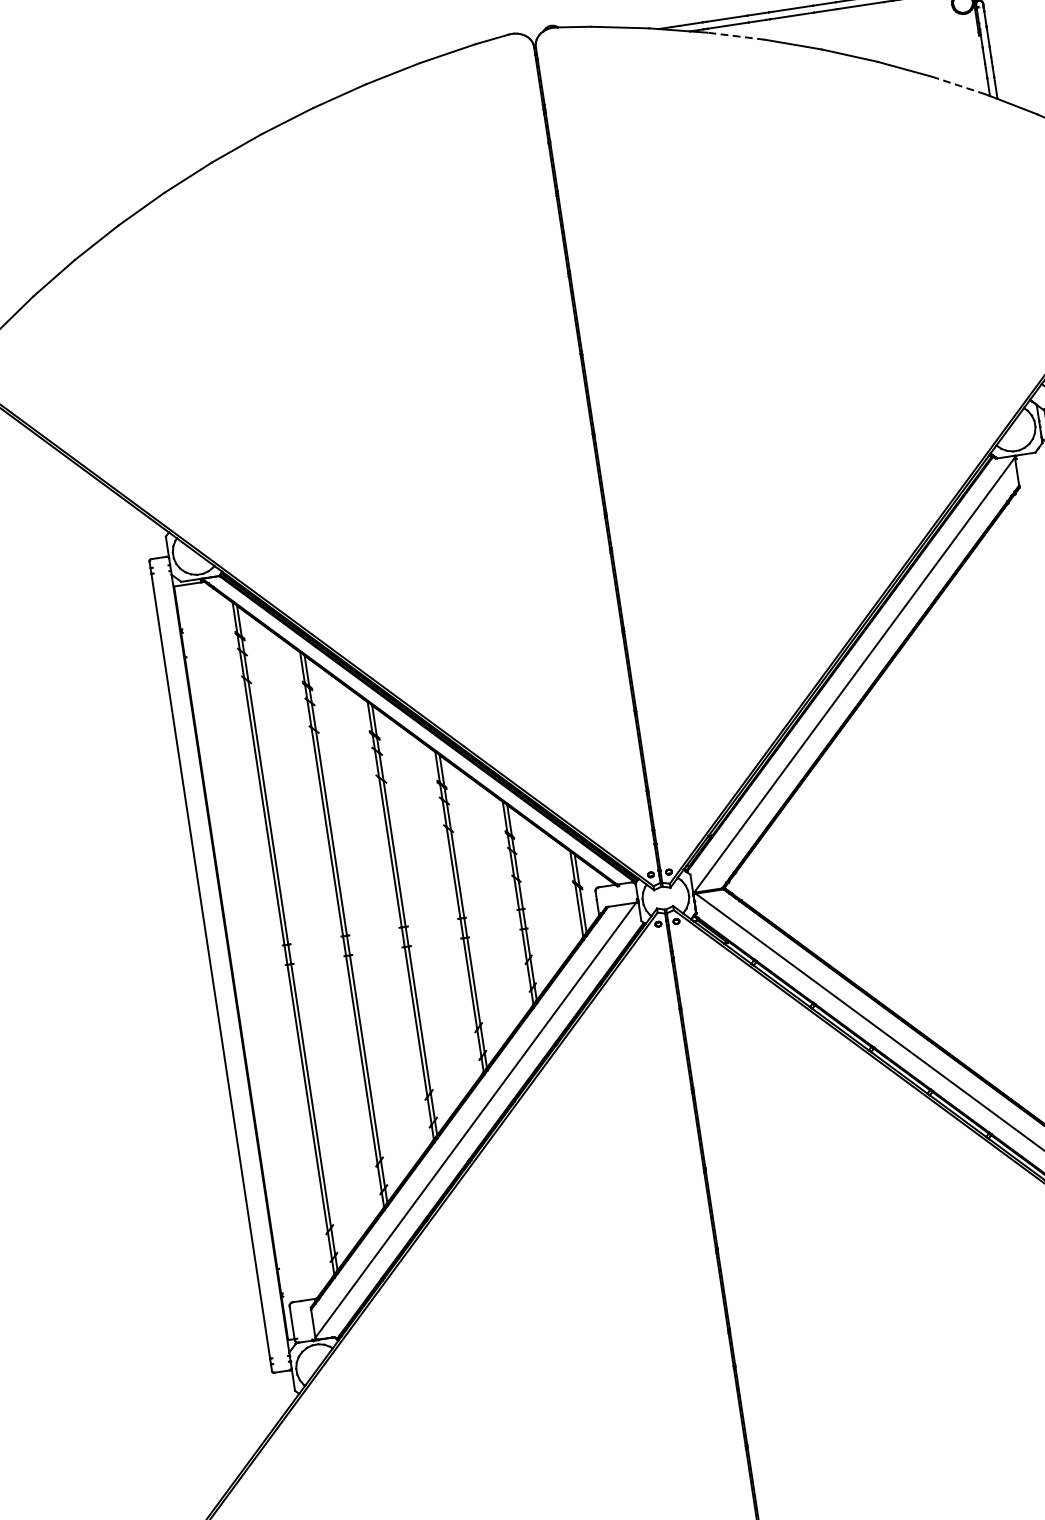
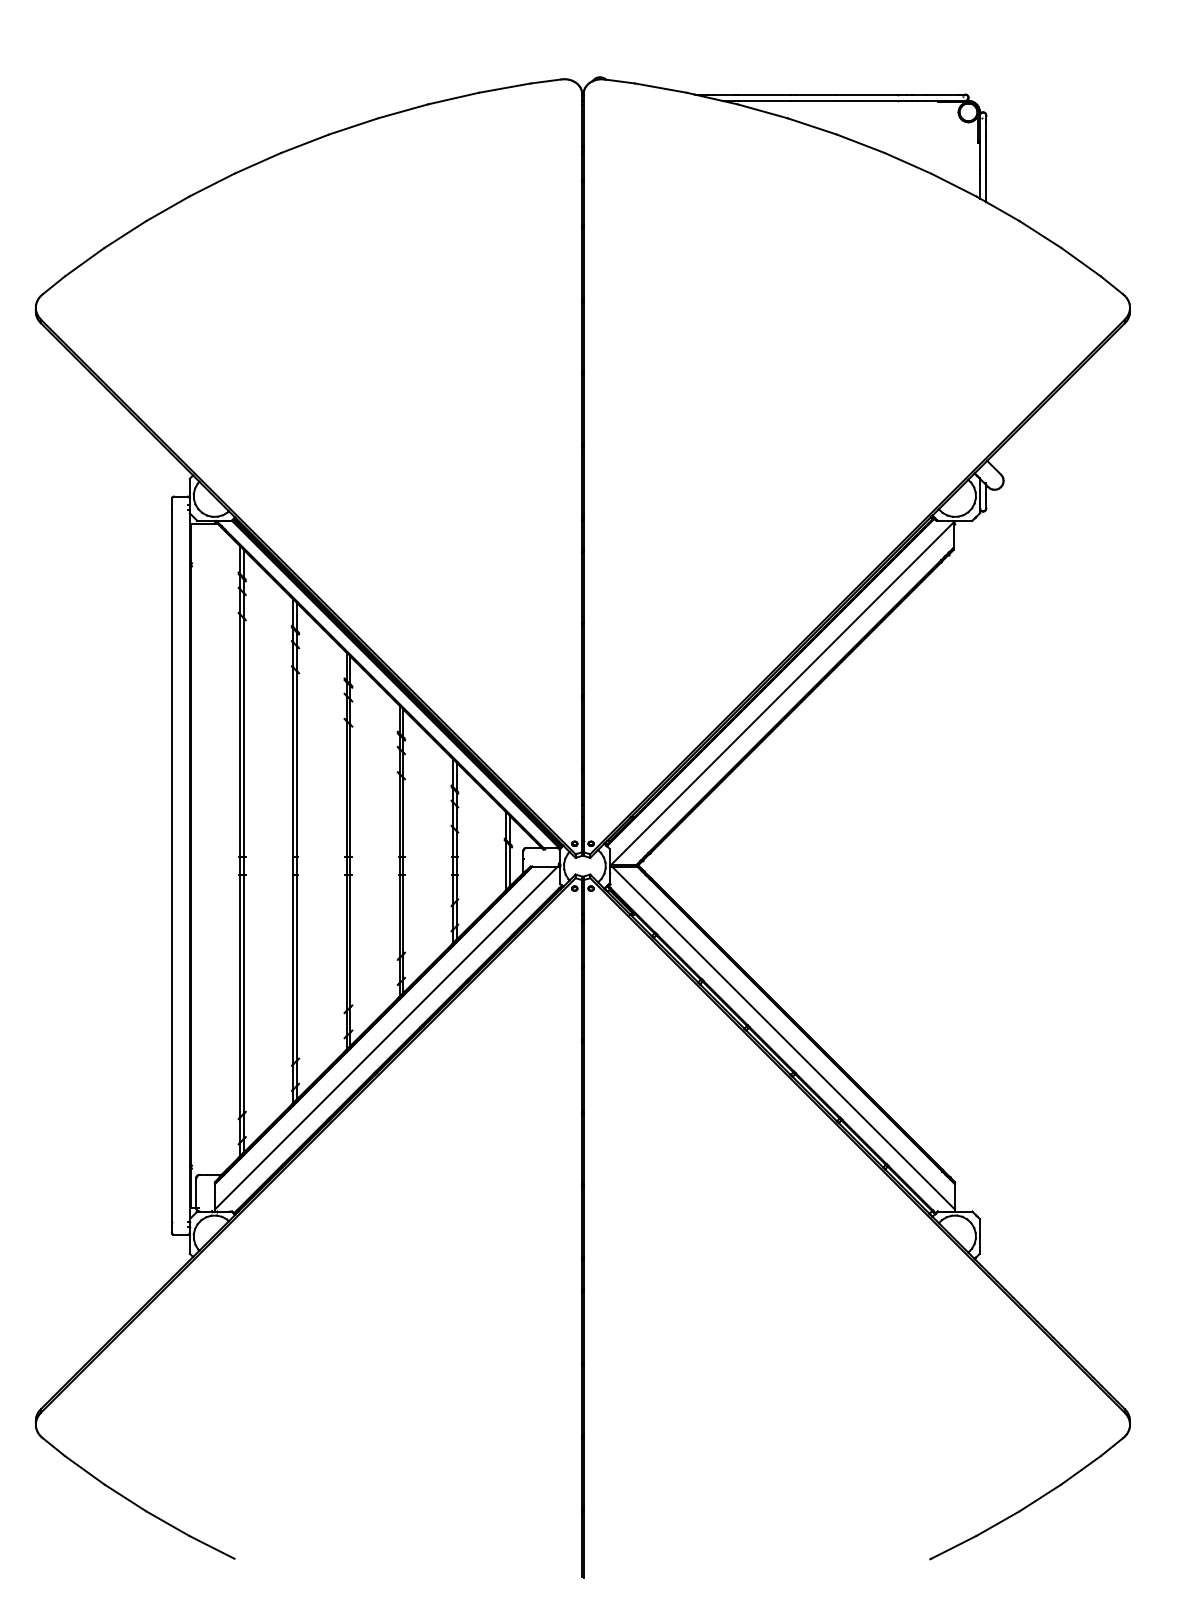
line: (735, 36) -> (762, 111), dashed -> solid
line: (958, 85) -> (953, 184), dashed -> solid

